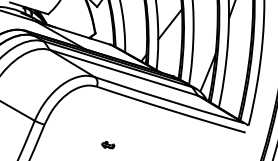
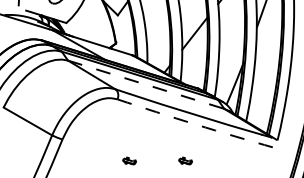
line: (124, 72) -> (146, 84), solid -> dashed
arc: (170, 110) -> (195, 124), solid -> dashed
part: (161, 144) -> (185, 160), added

